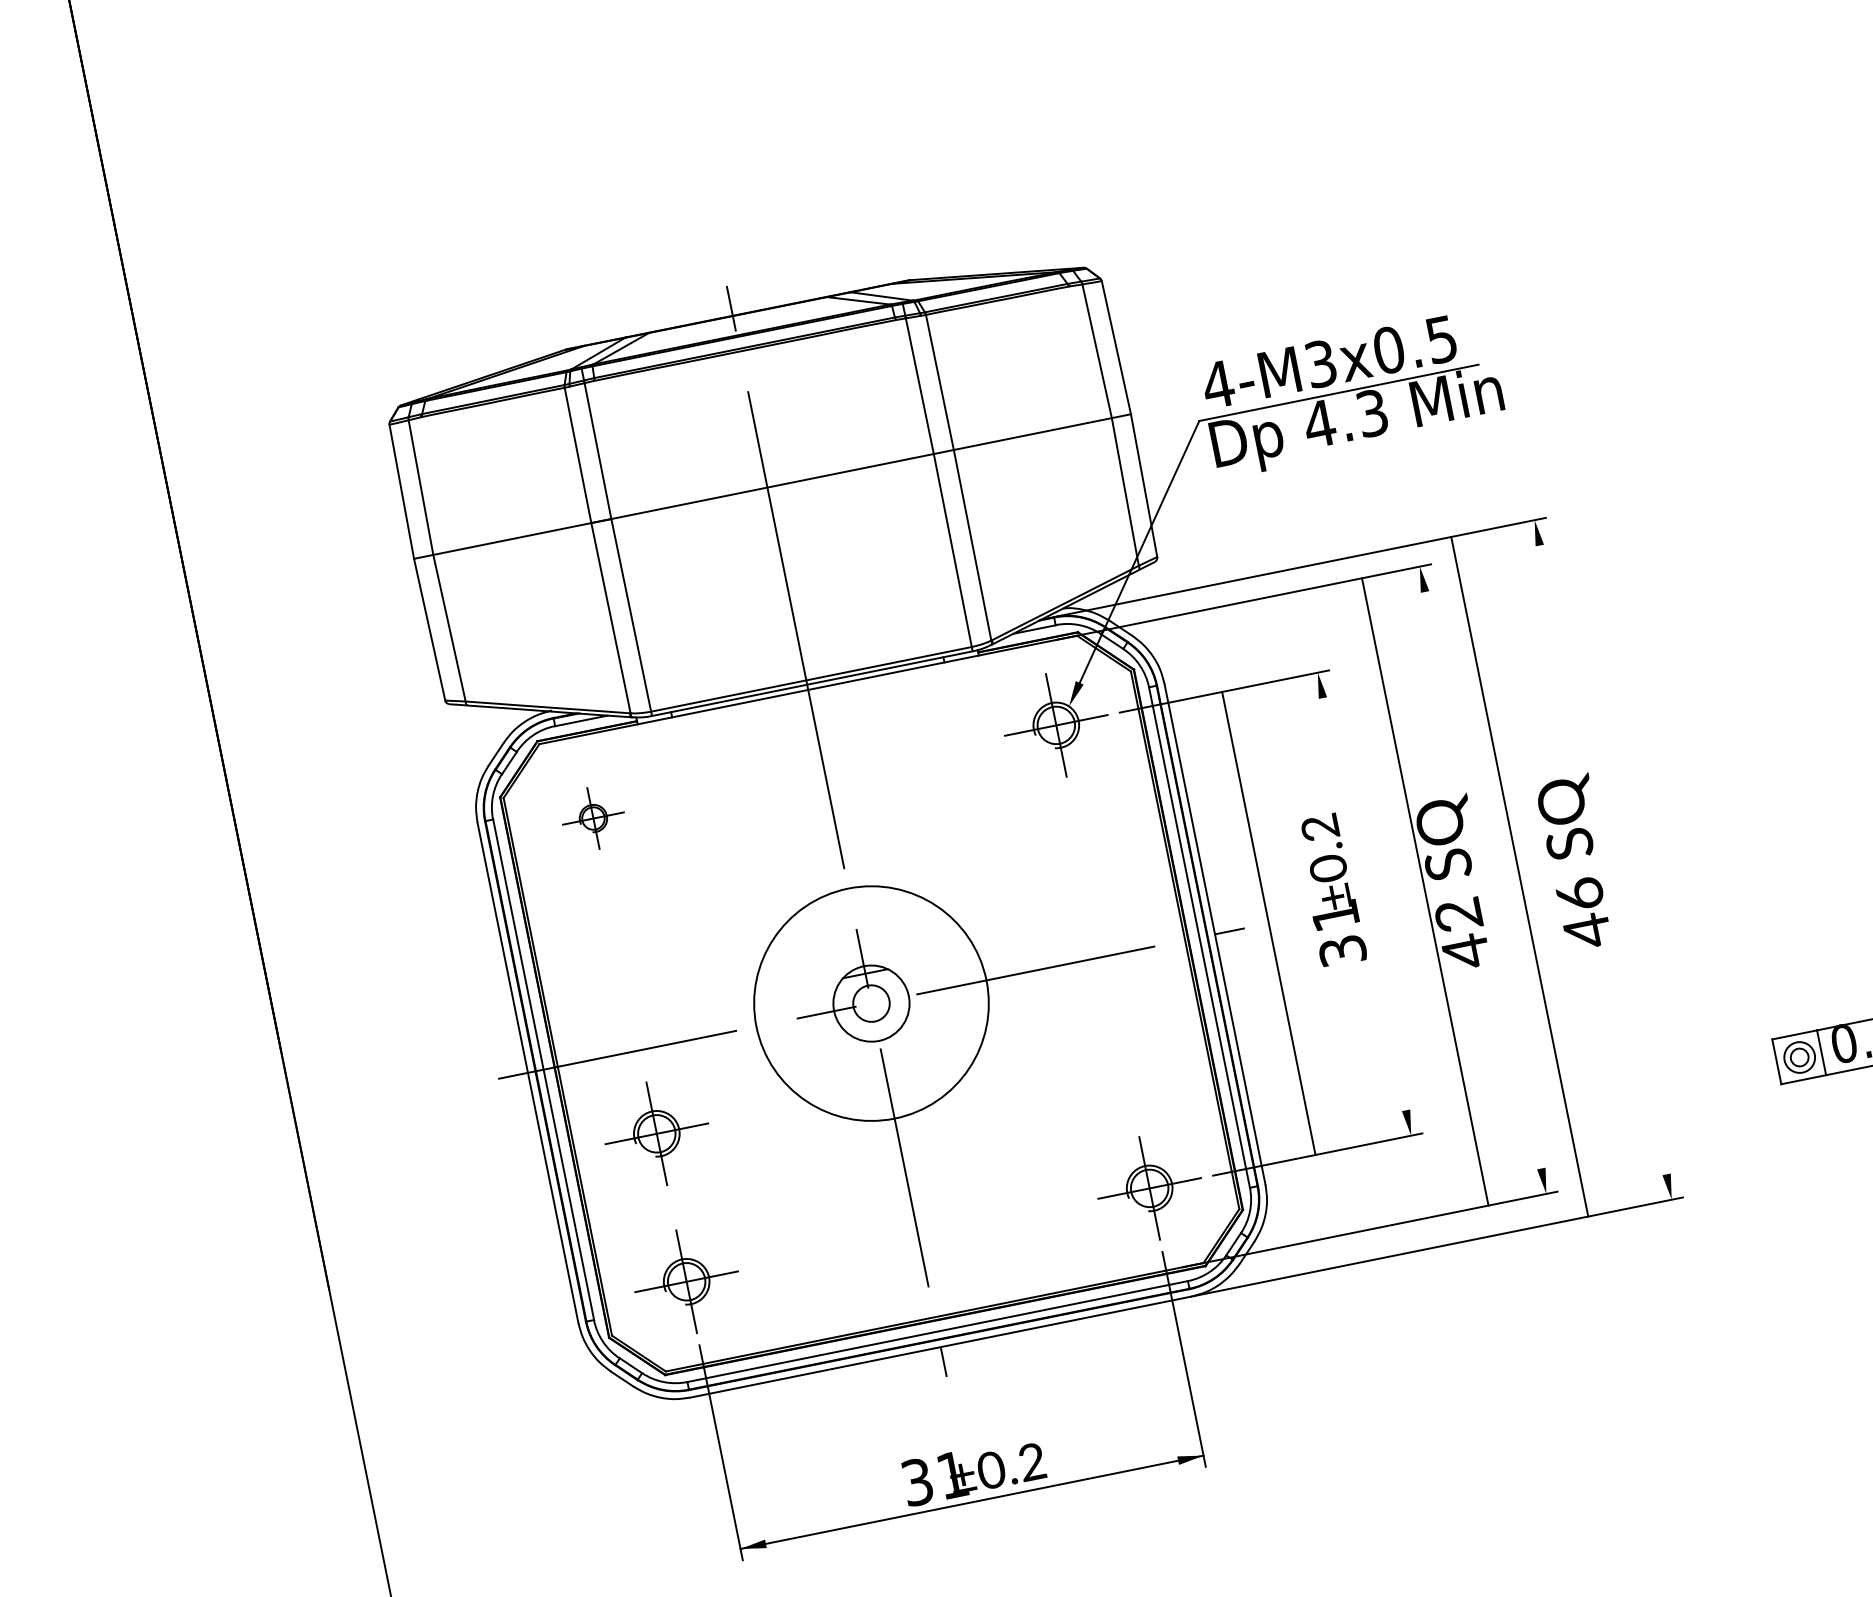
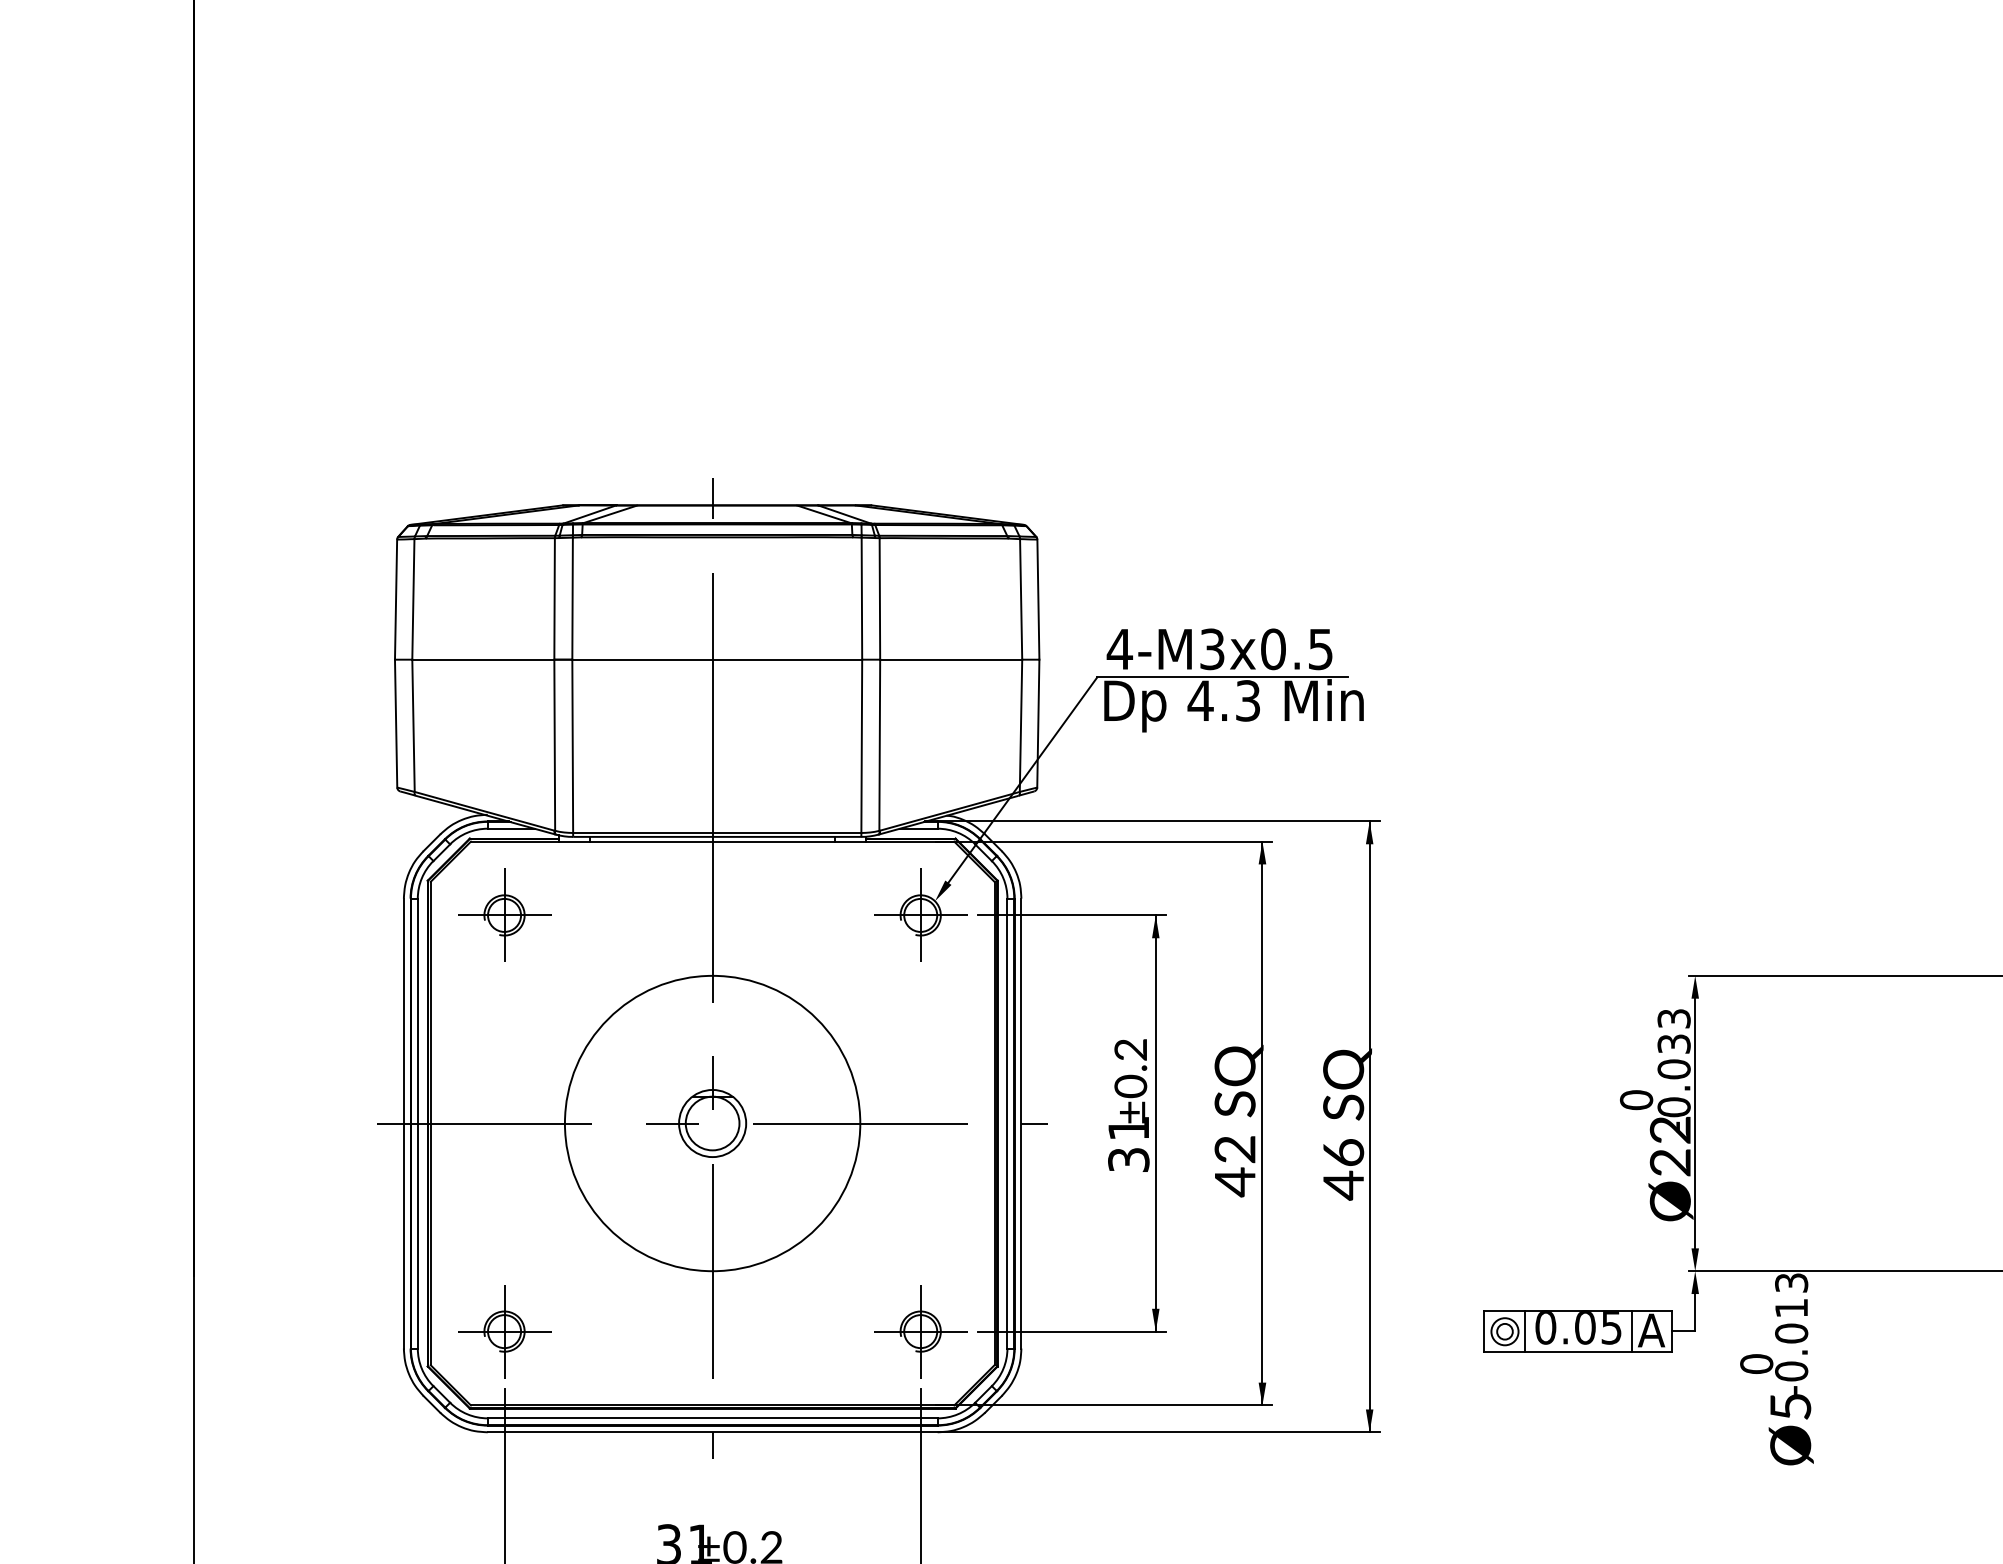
part: (593, 817) -> (504, 914), size x1.67
line: (1519, 876) -> (1369, 1126), moved
line: (1425, 891) -> (1262, 1123), moved
line: (1268, 923) -> (1155, 1123), moved
circle: (871, 1003) -> (712, 1123), size x1.43
circle: (871, 1003) -> (712, 1123), size x1.67
part: (656, 1133) -> (504, 1198), removed

